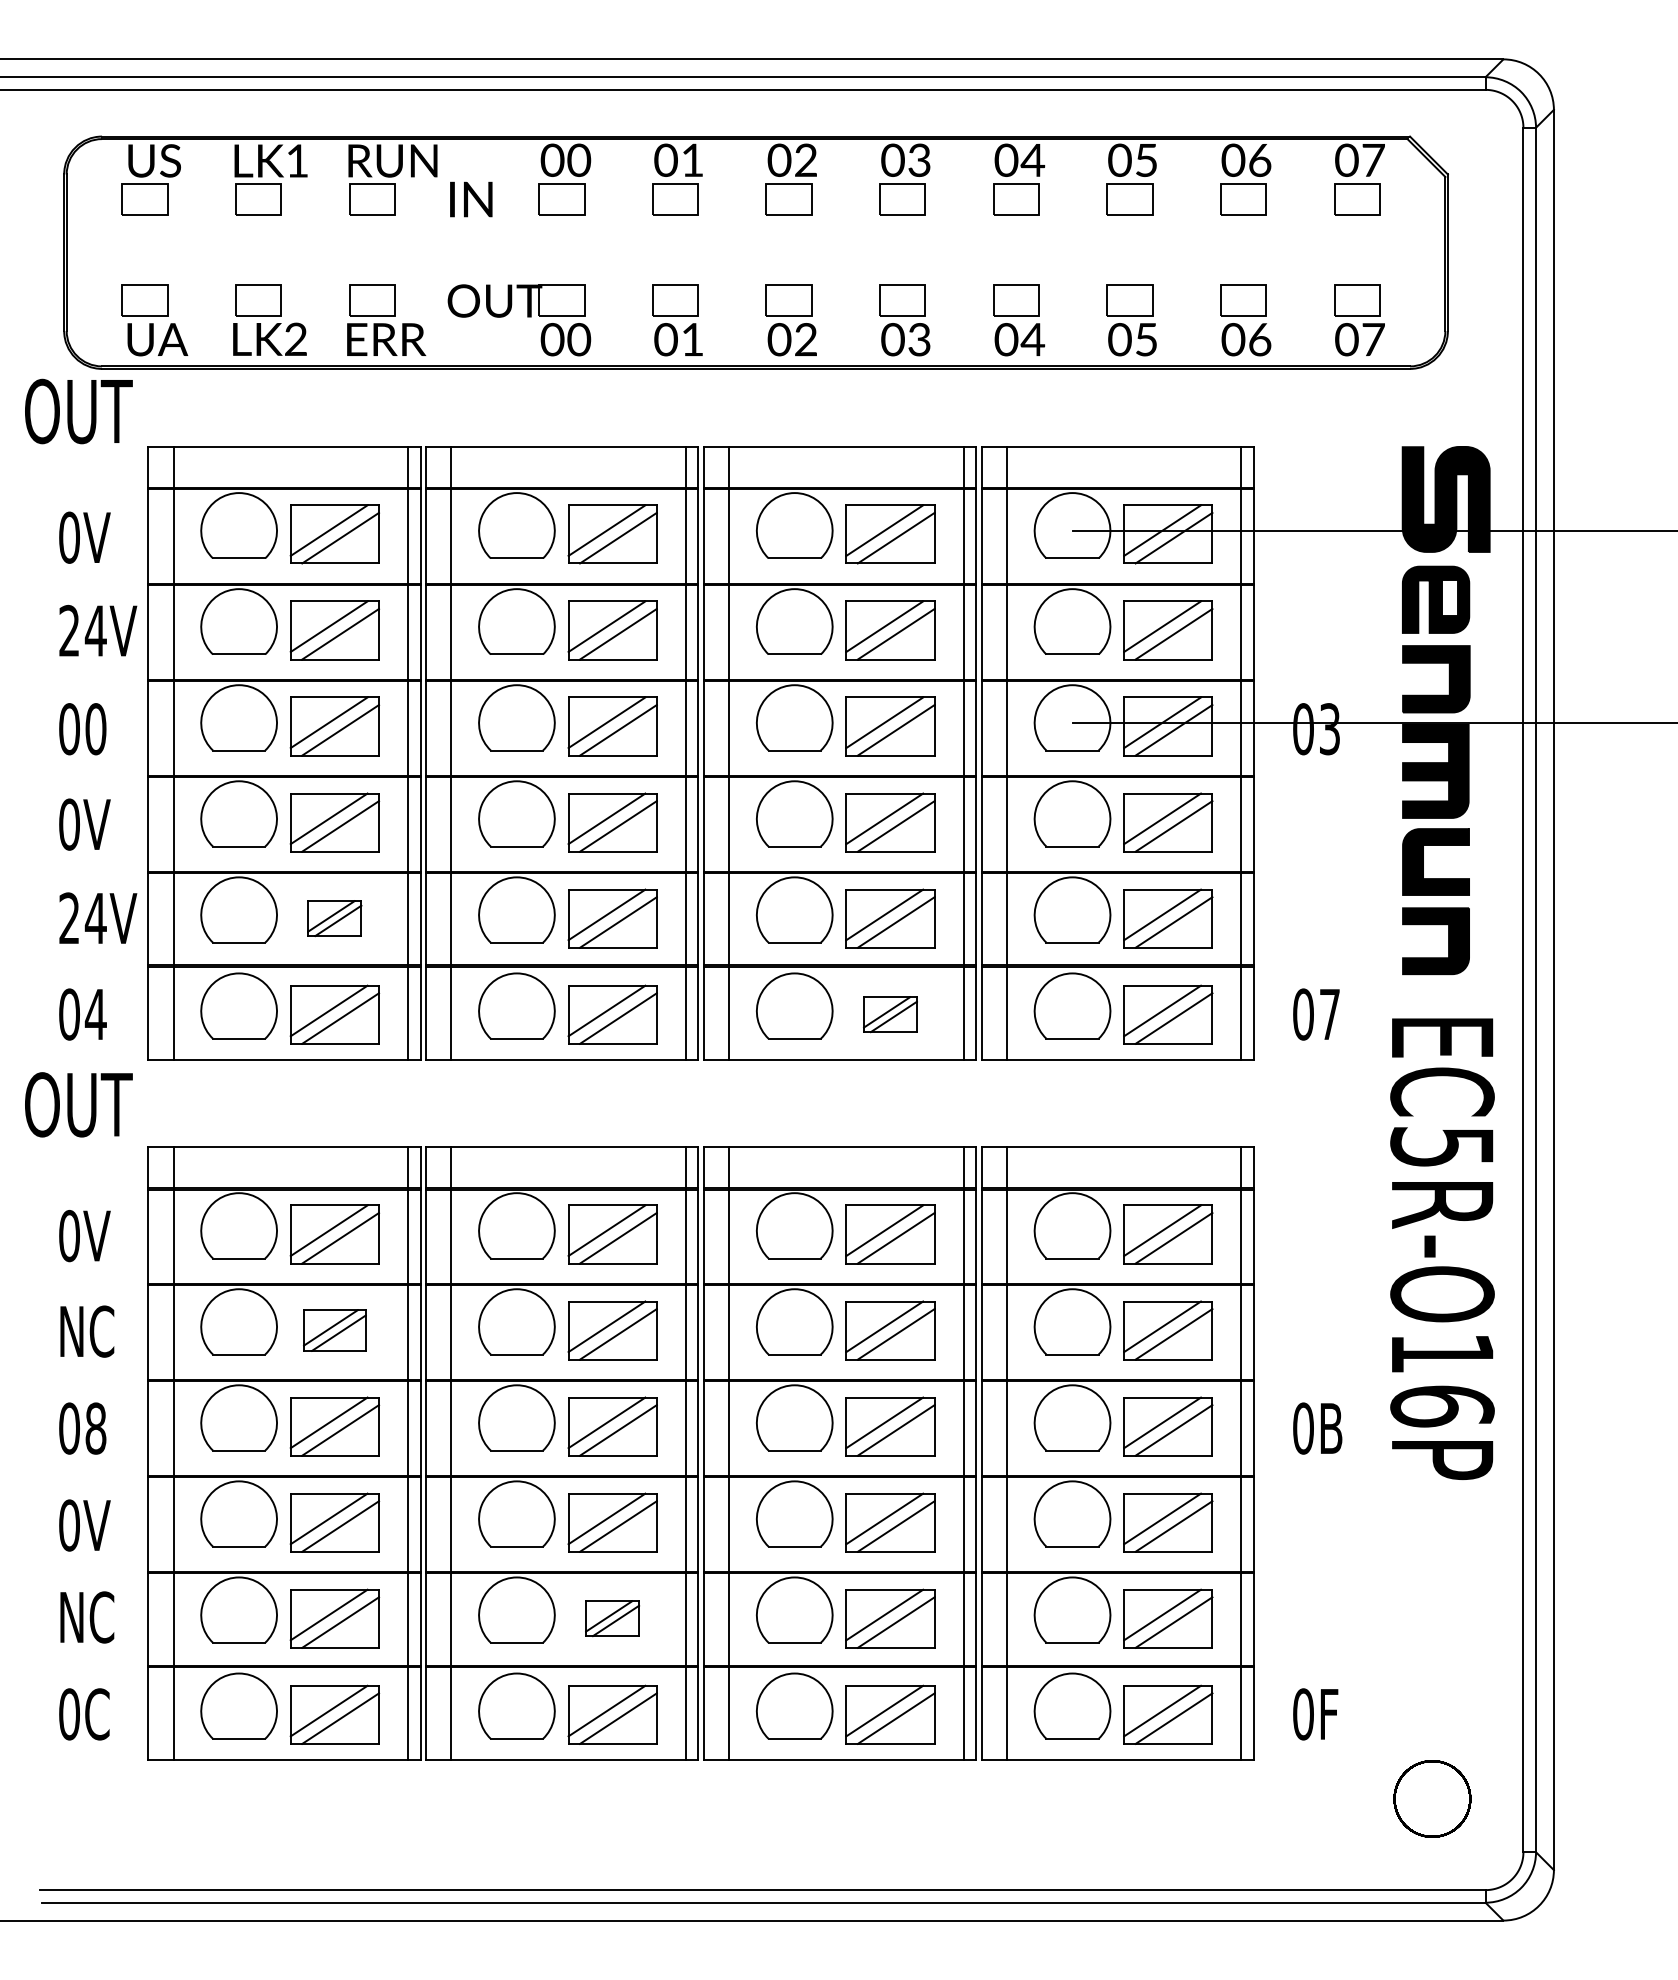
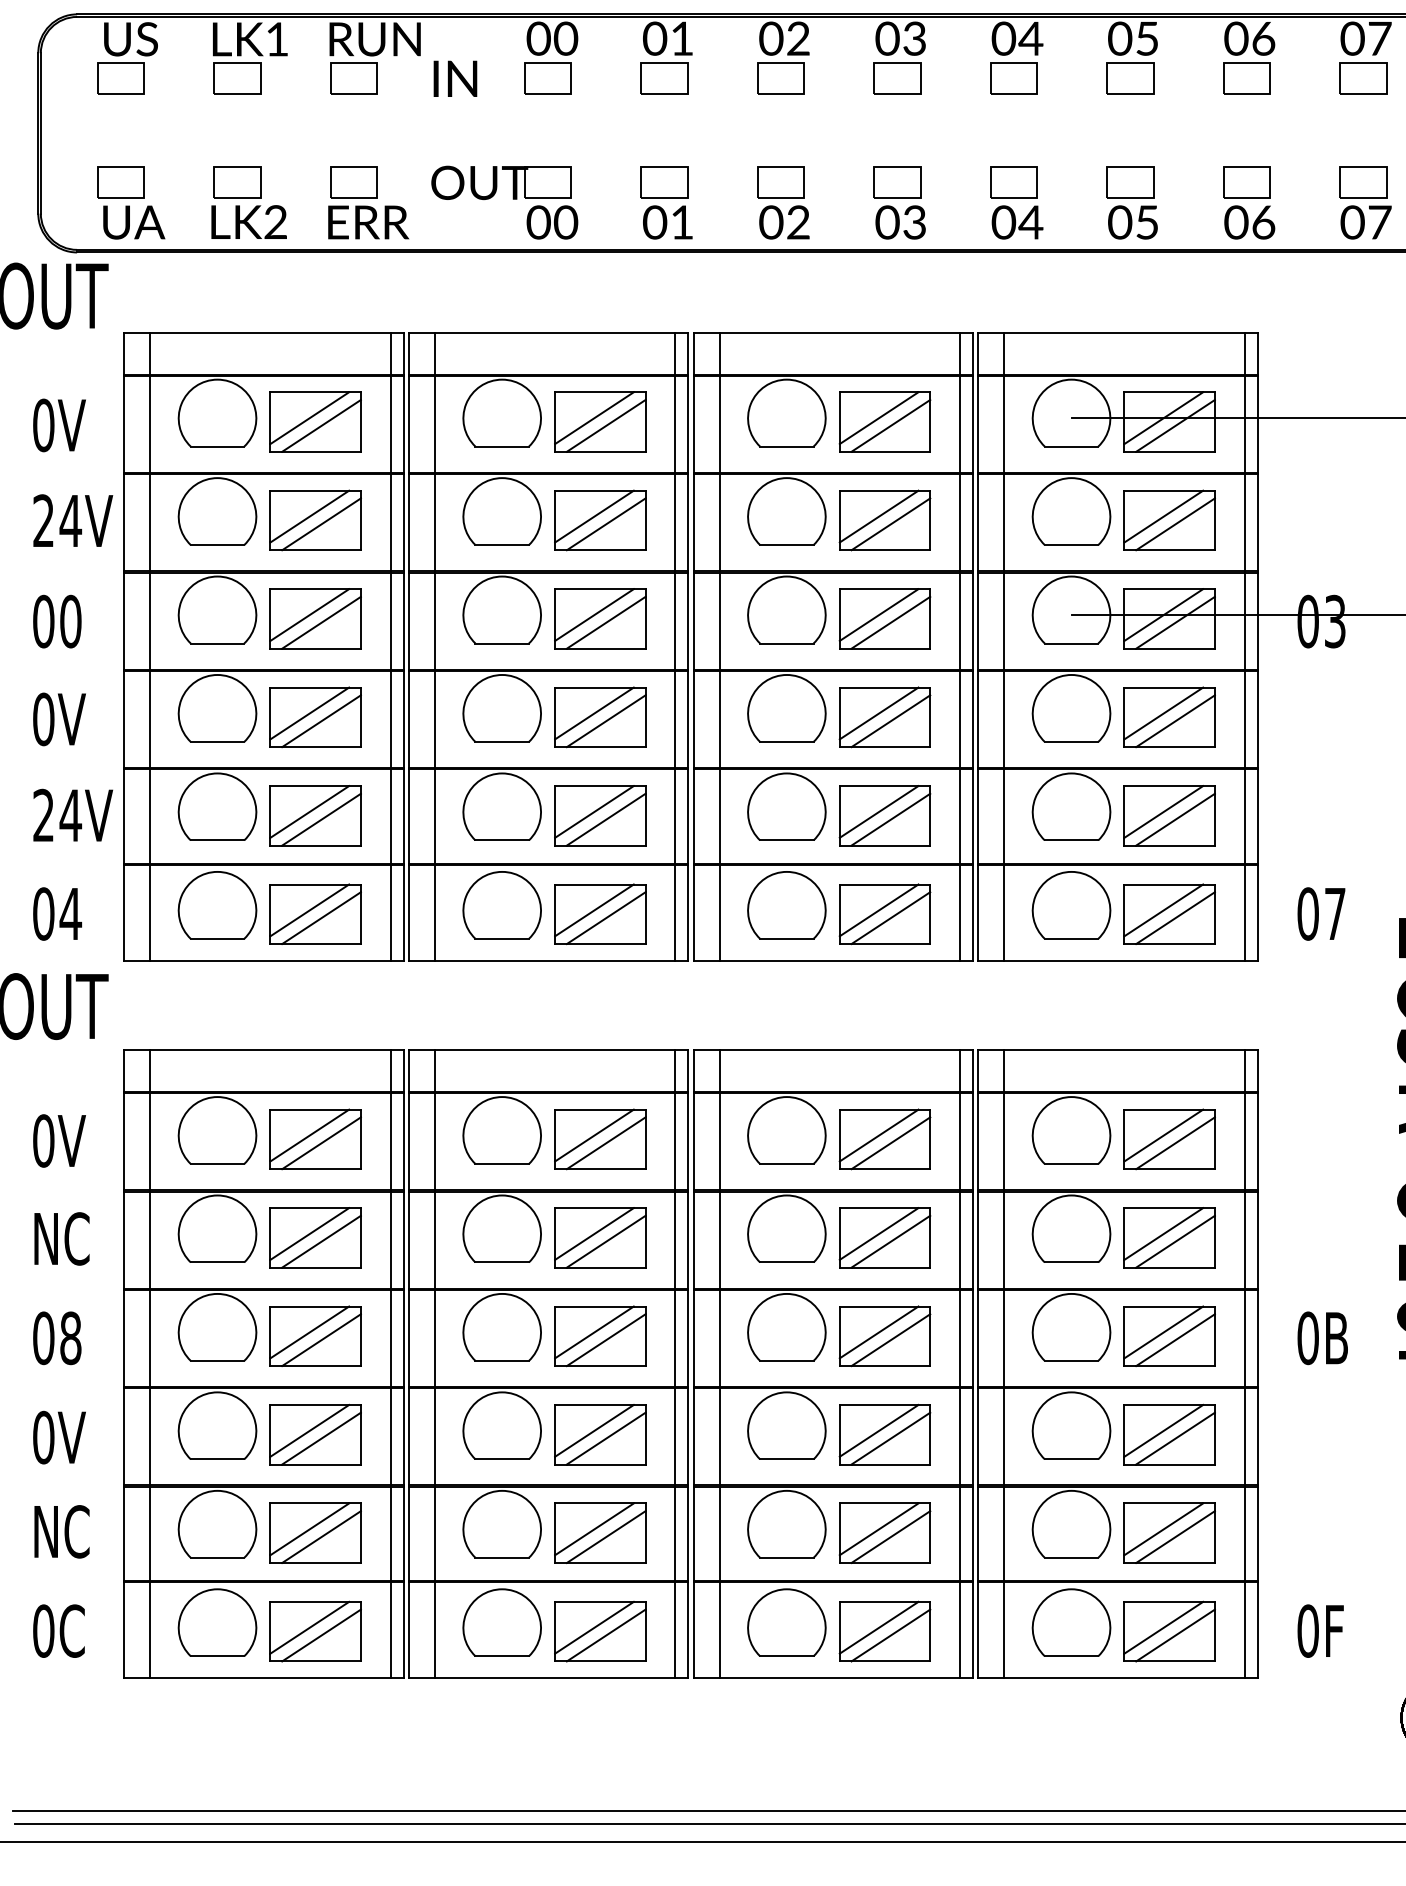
part: (334, 918) -> (315, 815), size x1.67
part: (890, 1014) -> (885, 913), size x1.67
part: (334, 1330) -> (315, 1237), size x1.43
part: (612, 1618) -> (600, 1532), size x1.67

